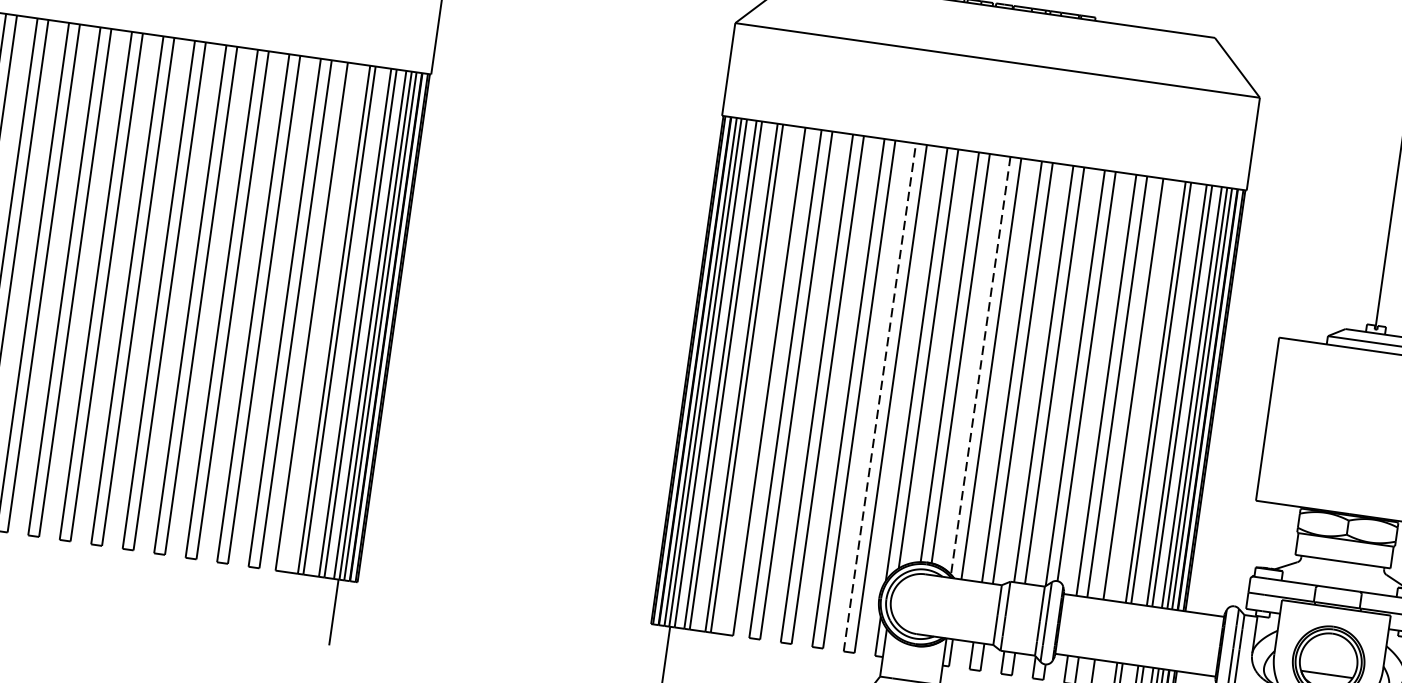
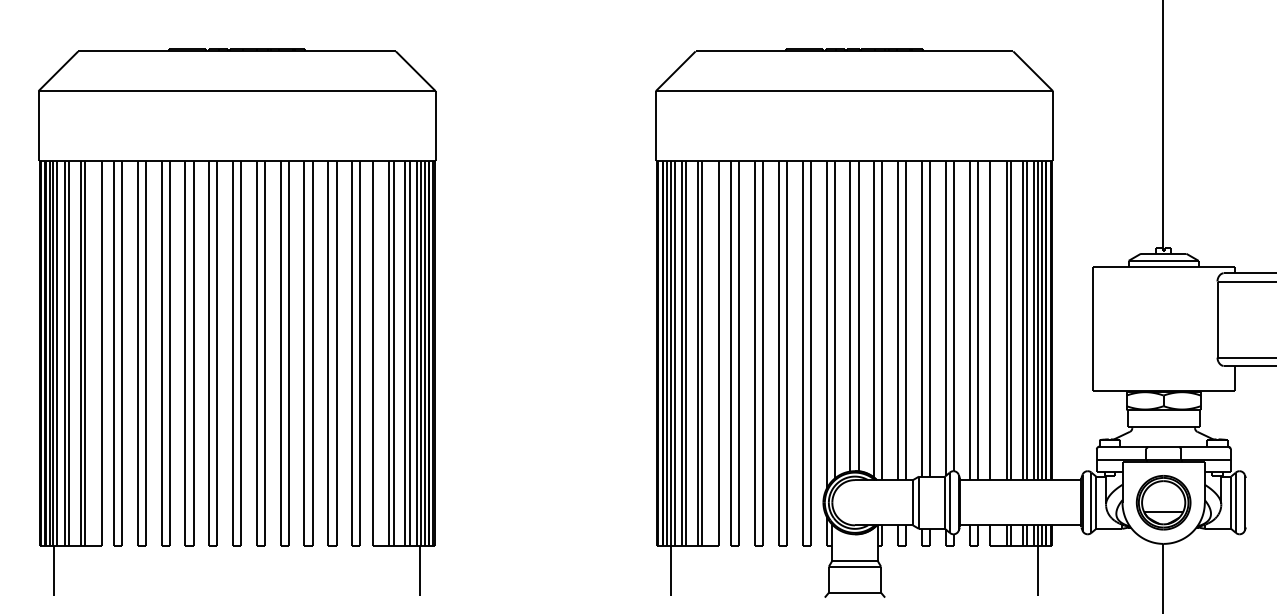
line: (981, 365) -> (874, 319), dashed -> solid
line: (879, 397) -> (802, 353), dashed -> solid

